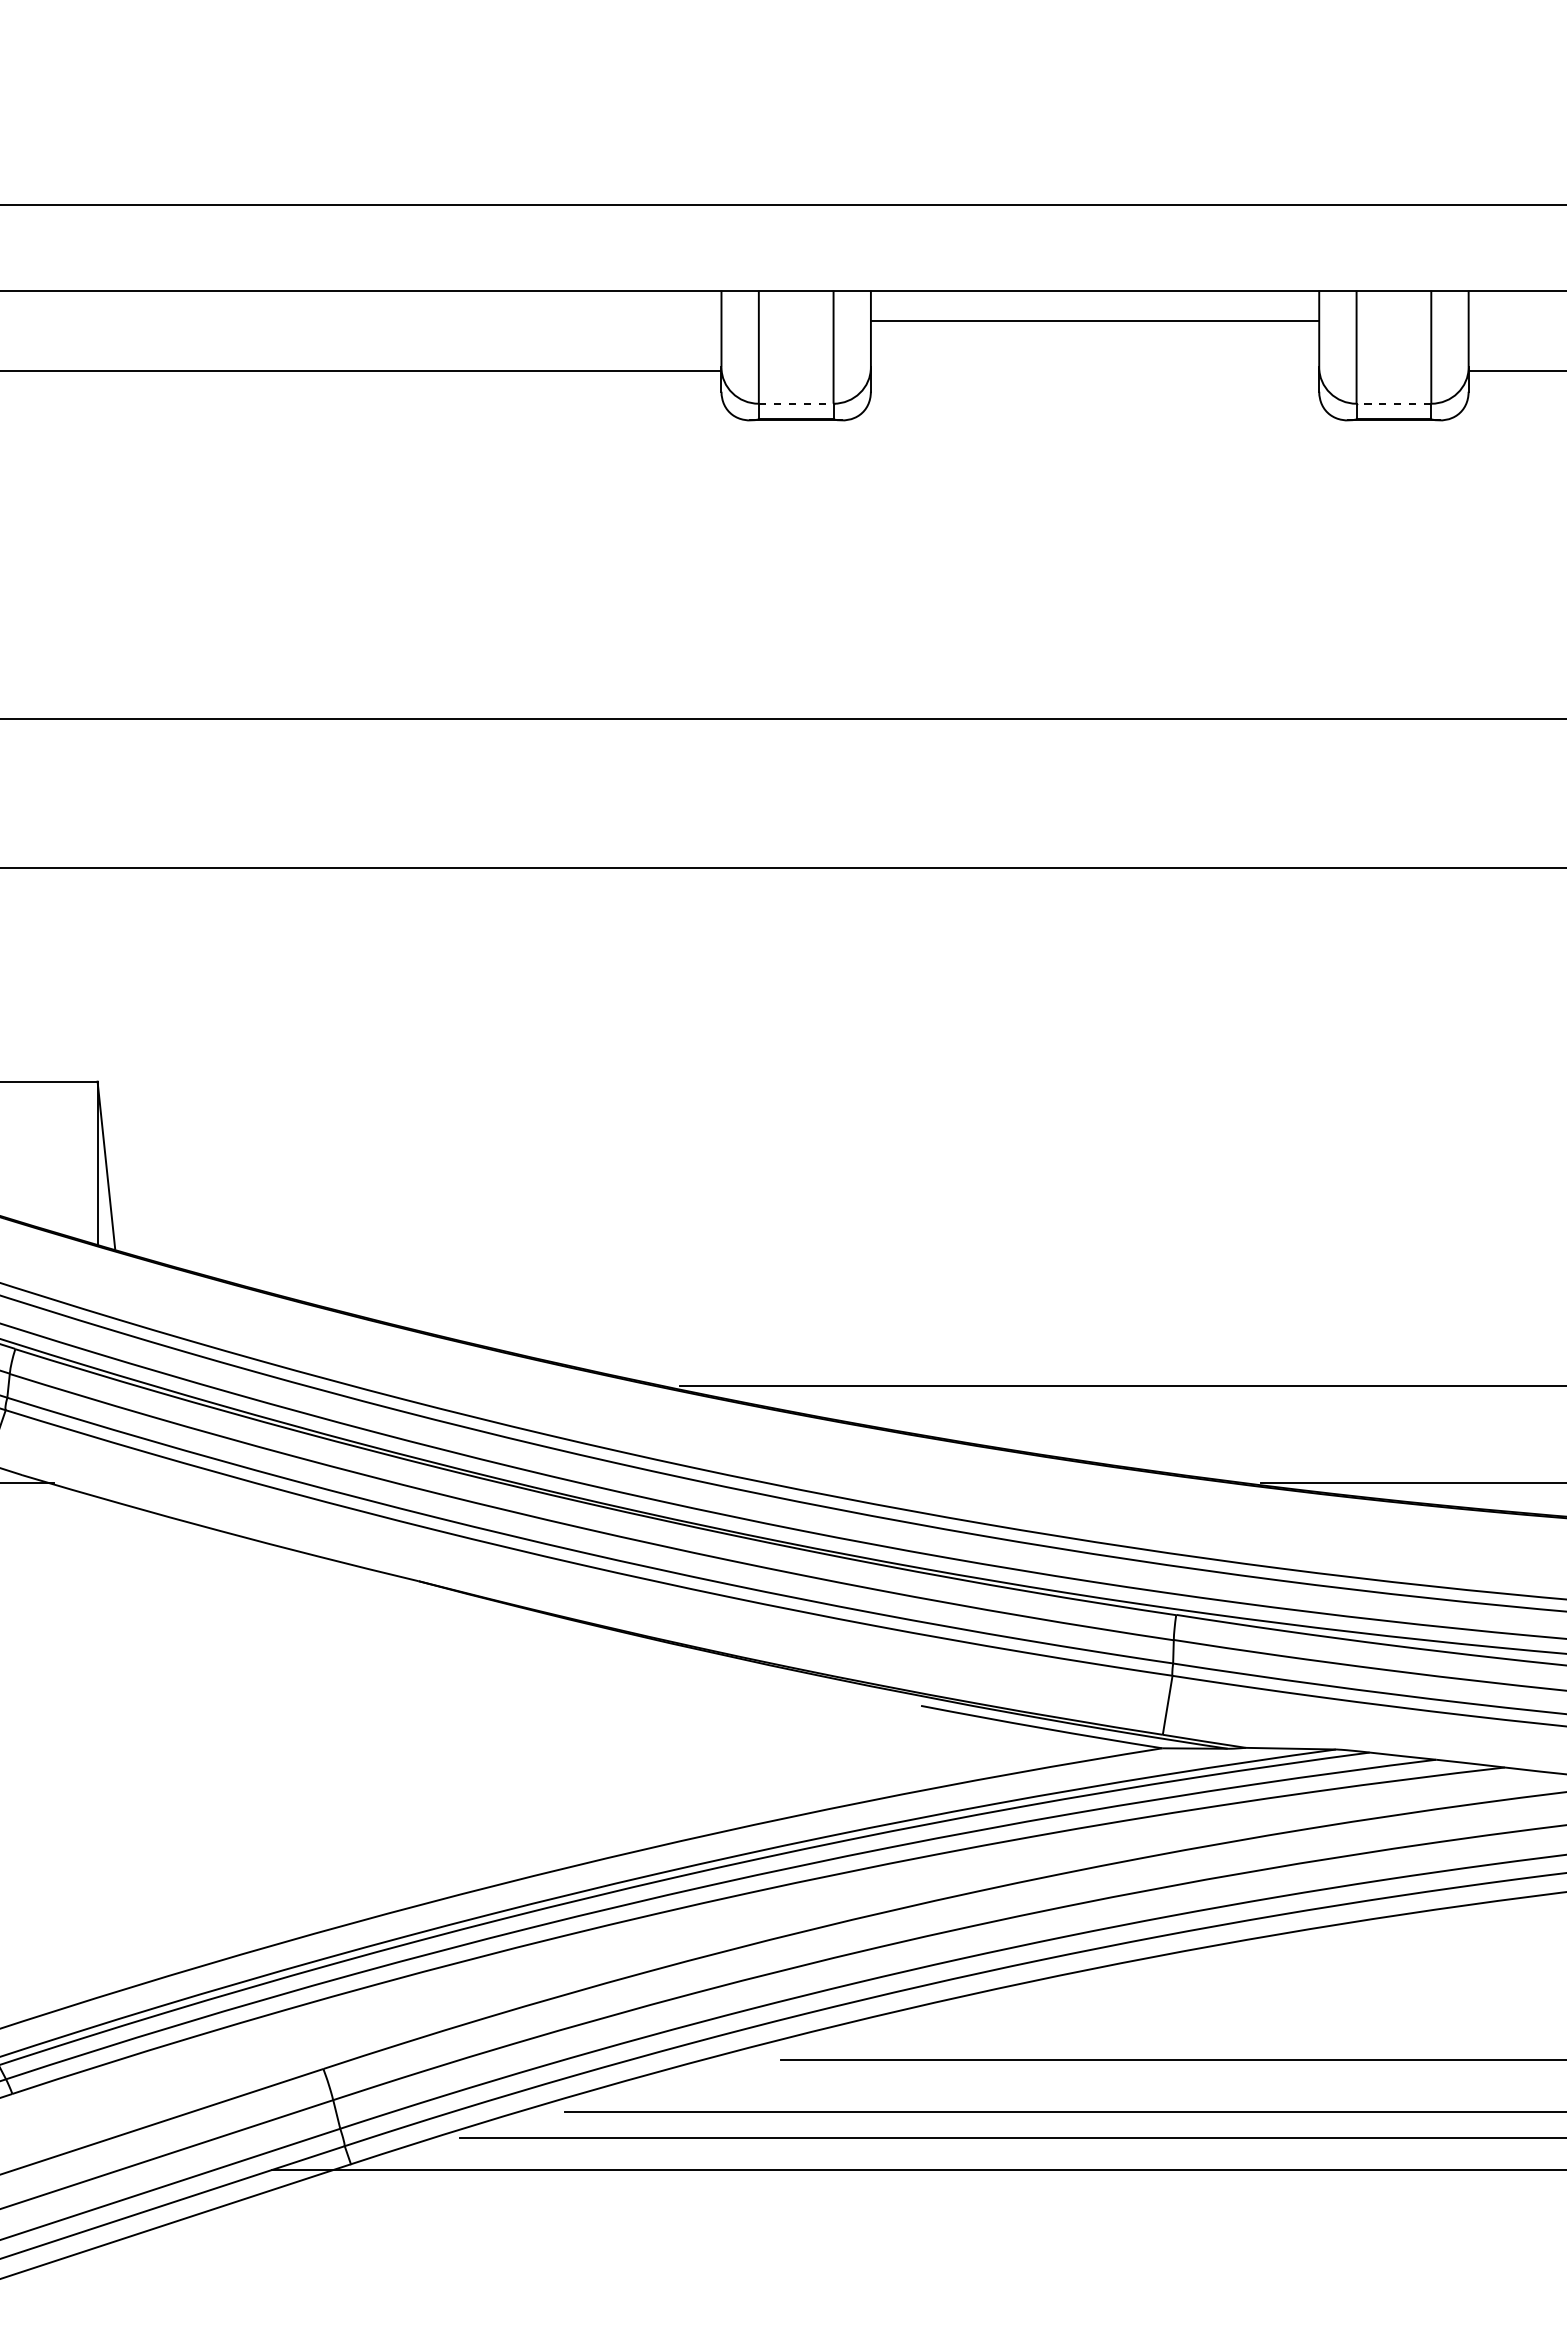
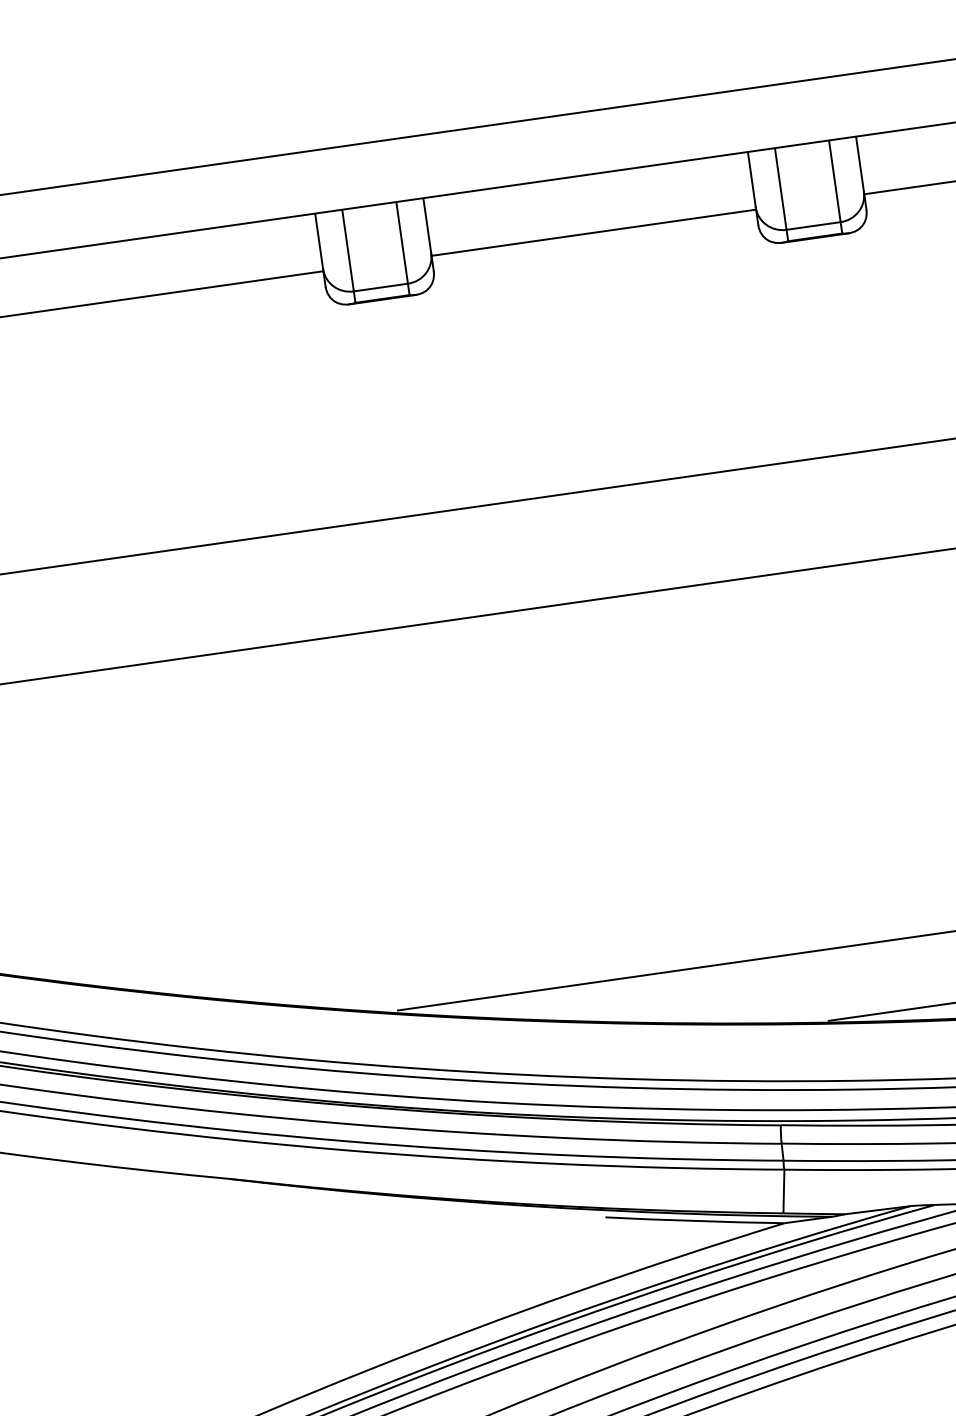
line: (1094, 320) -> (593, 232), moved
line: (796, 403) -> (381, 287), dashed -> solid
line: (1393, 403) -> (813, 225), dashed -> solid

